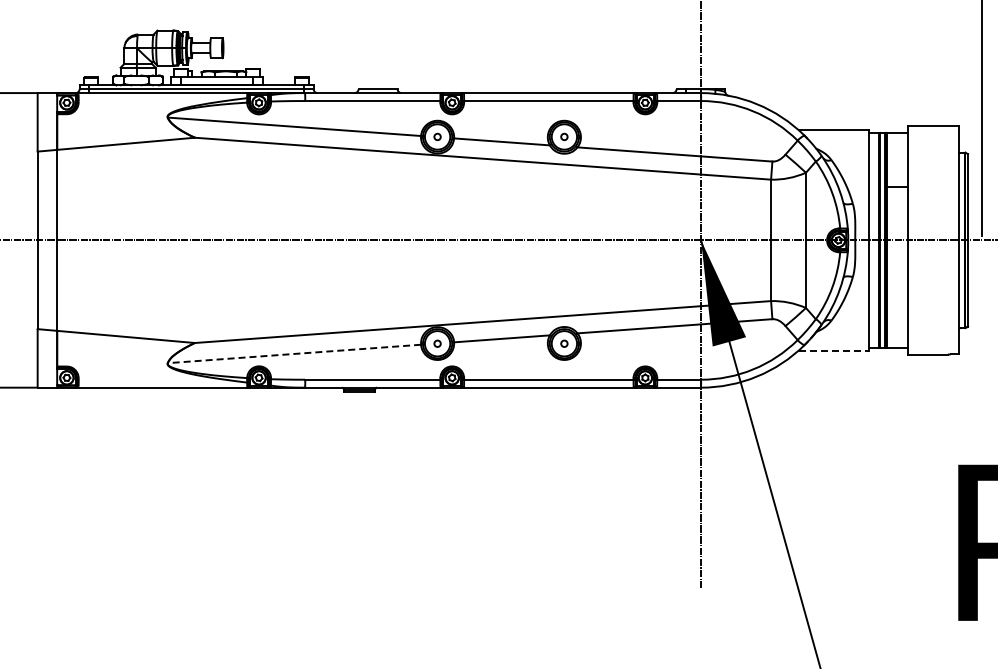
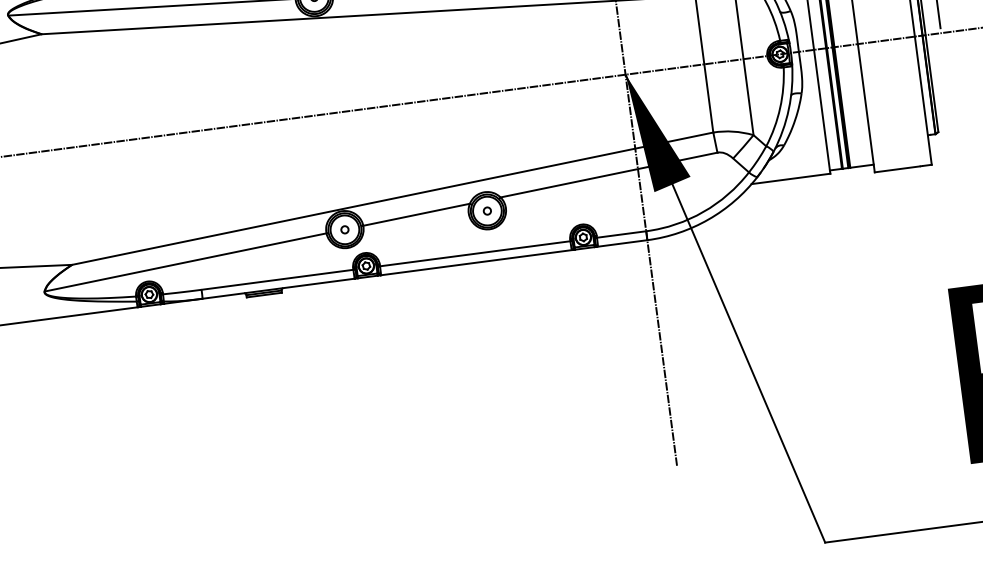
line: (834, 350) -> (791, 178), dashed -> solid
line: (294, 353) -> (185, 261), dashed -> solid

